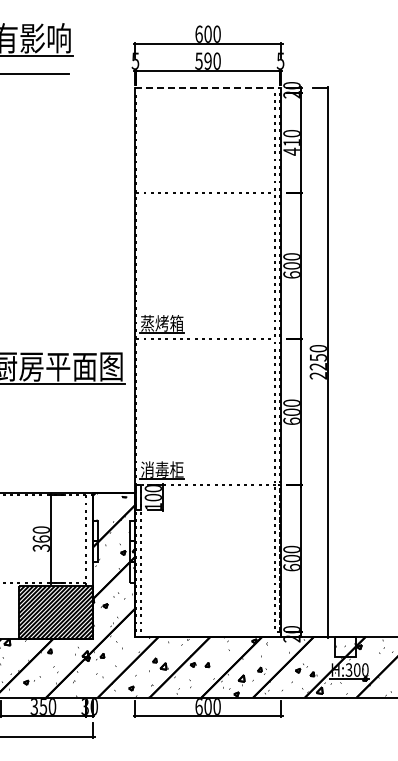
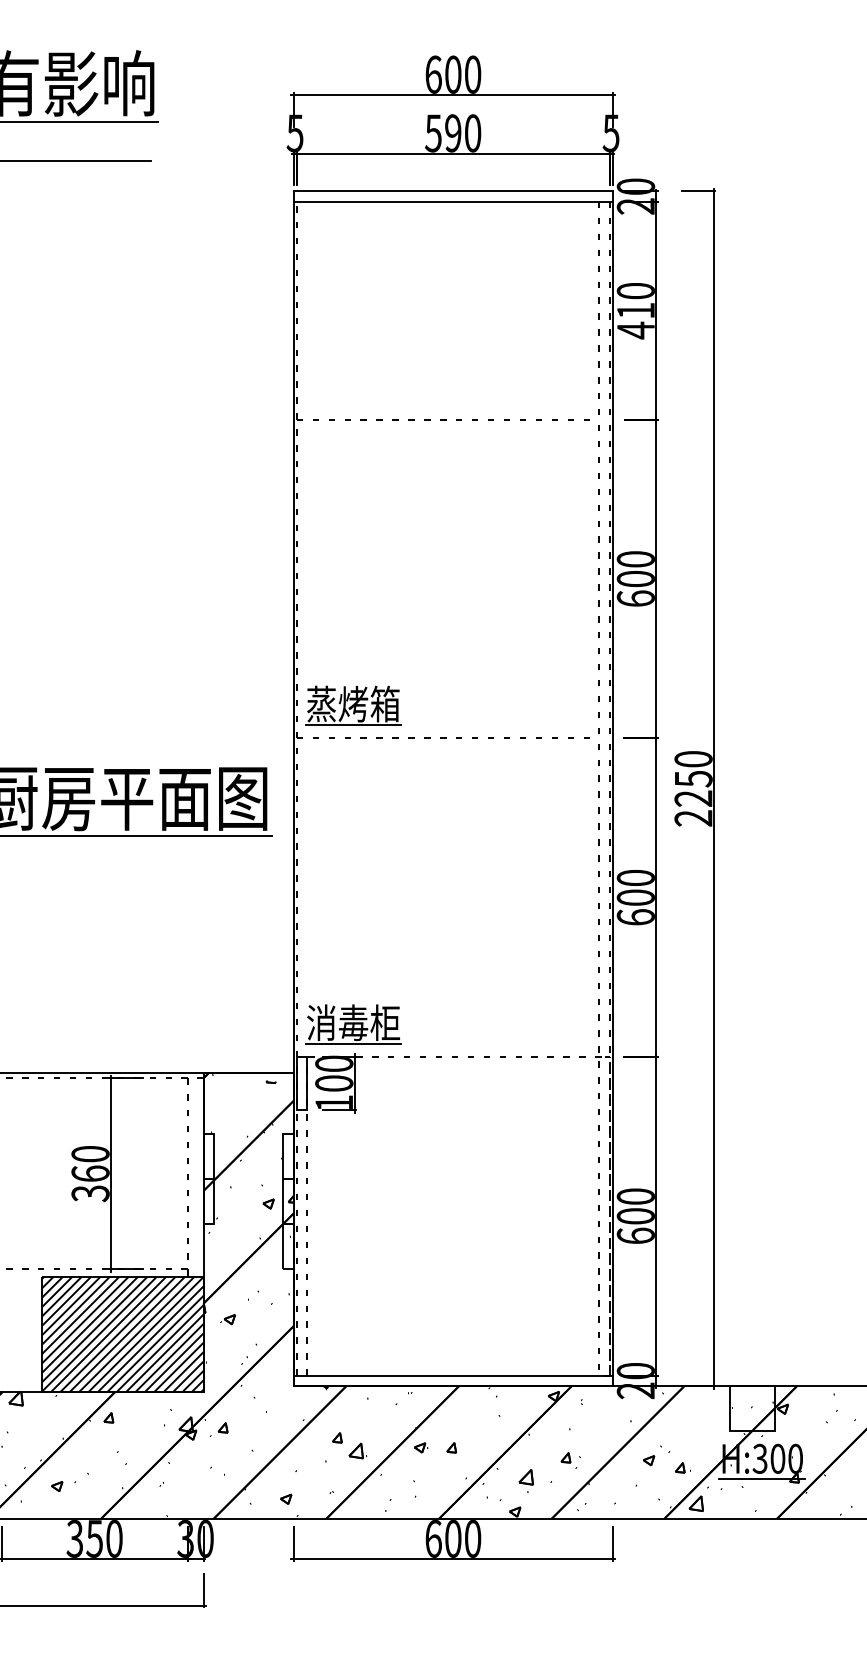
line: (208, 87) -> (454, 190), dashed -> solid
line: (207, 92) -> (452, 201), added
line: (207, 631) -> (452, 1374), added

